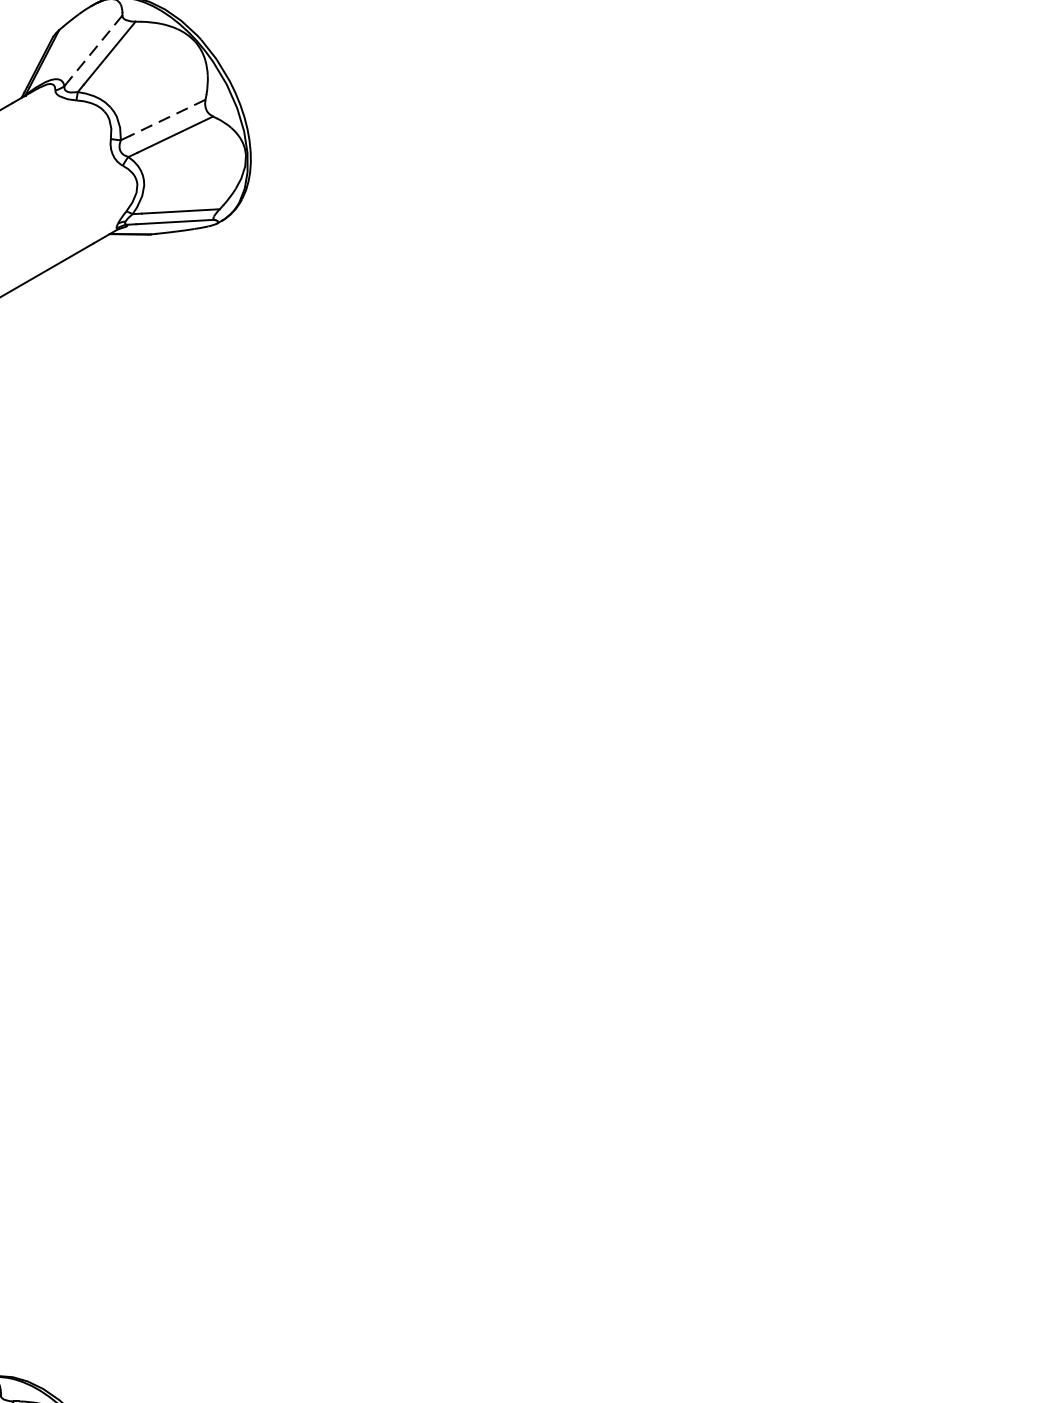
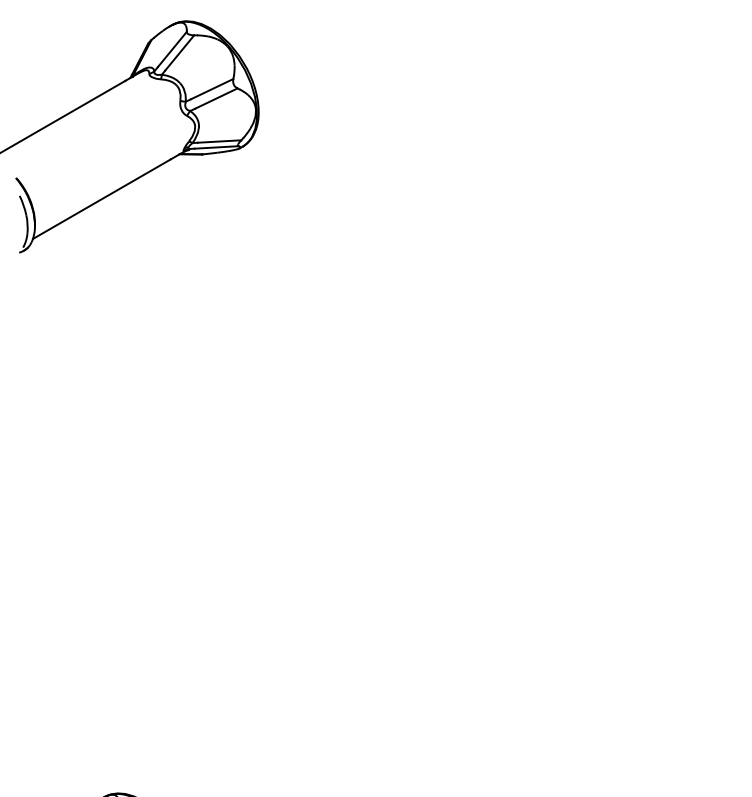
line: (96, 47) -> (172, 49), dashed -> solid
line: (166, 118) -> (211, 89), dashed -> solid

